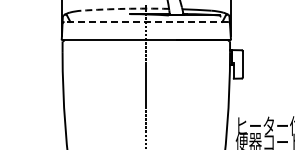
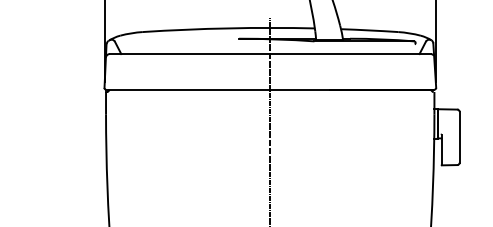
arc: (125, 8) -> (229, 27), dashed -> solid
line: (146, 21) -> (270, 53), dashed -> solid

